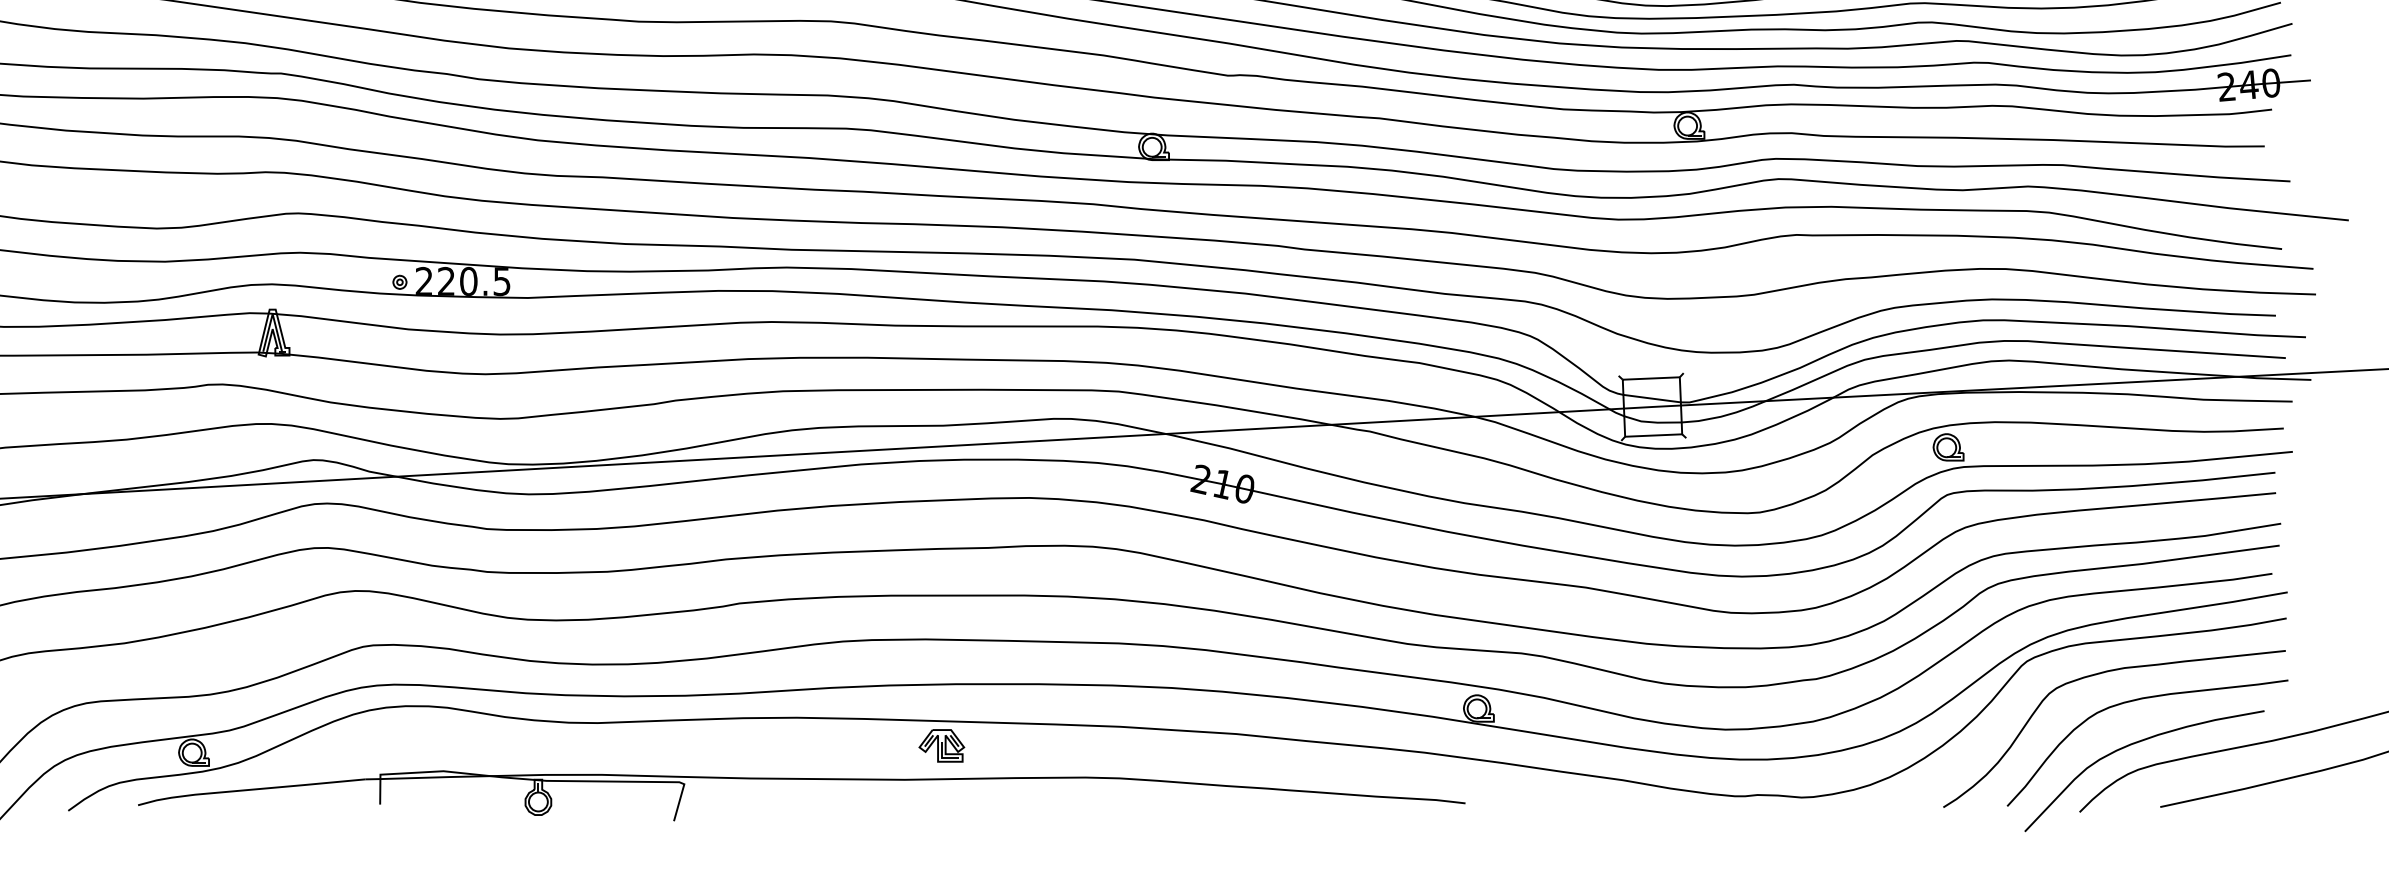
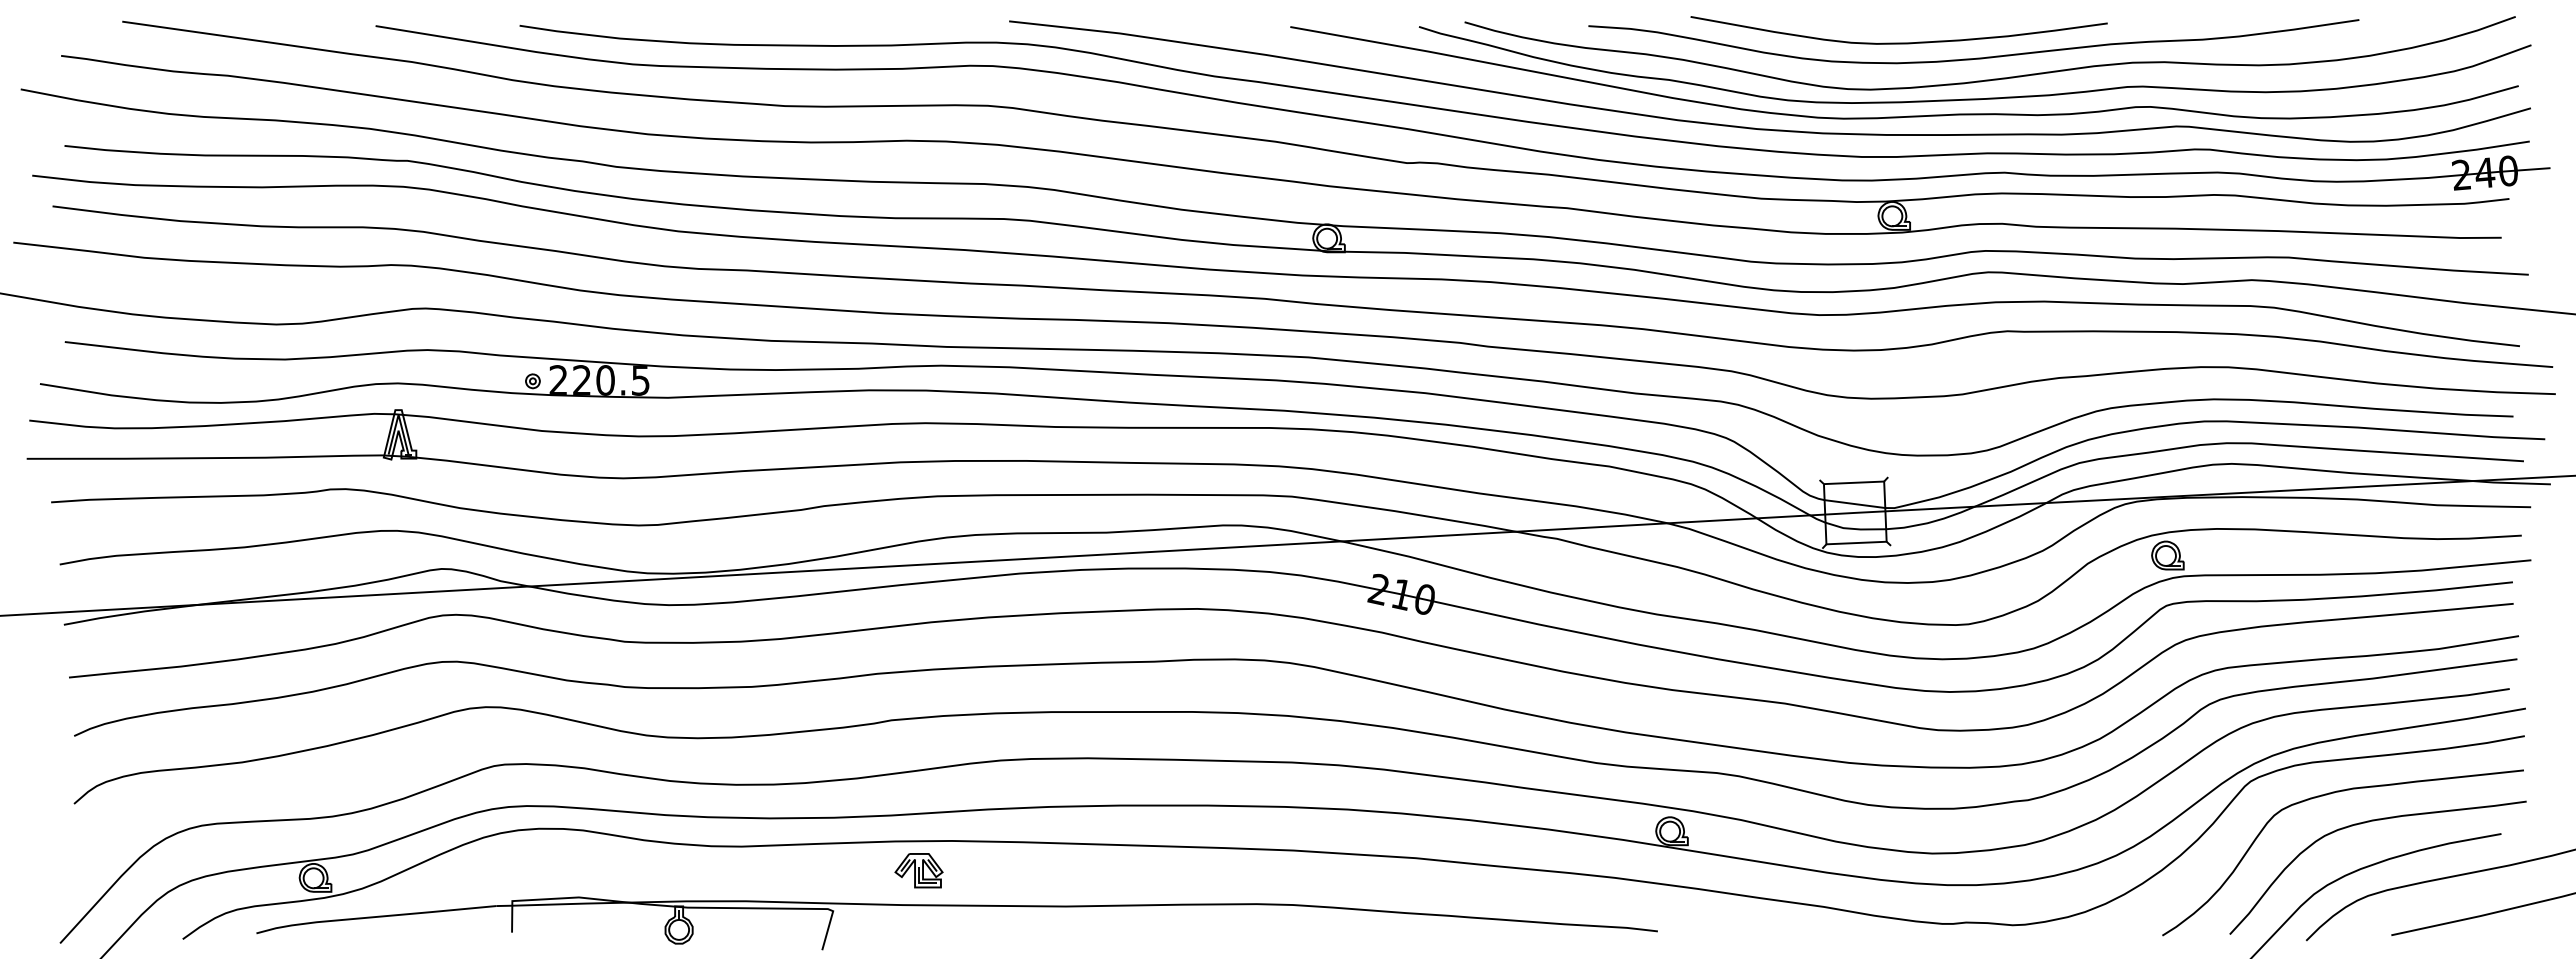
part: (941, 745) -> (918, 870), moved

